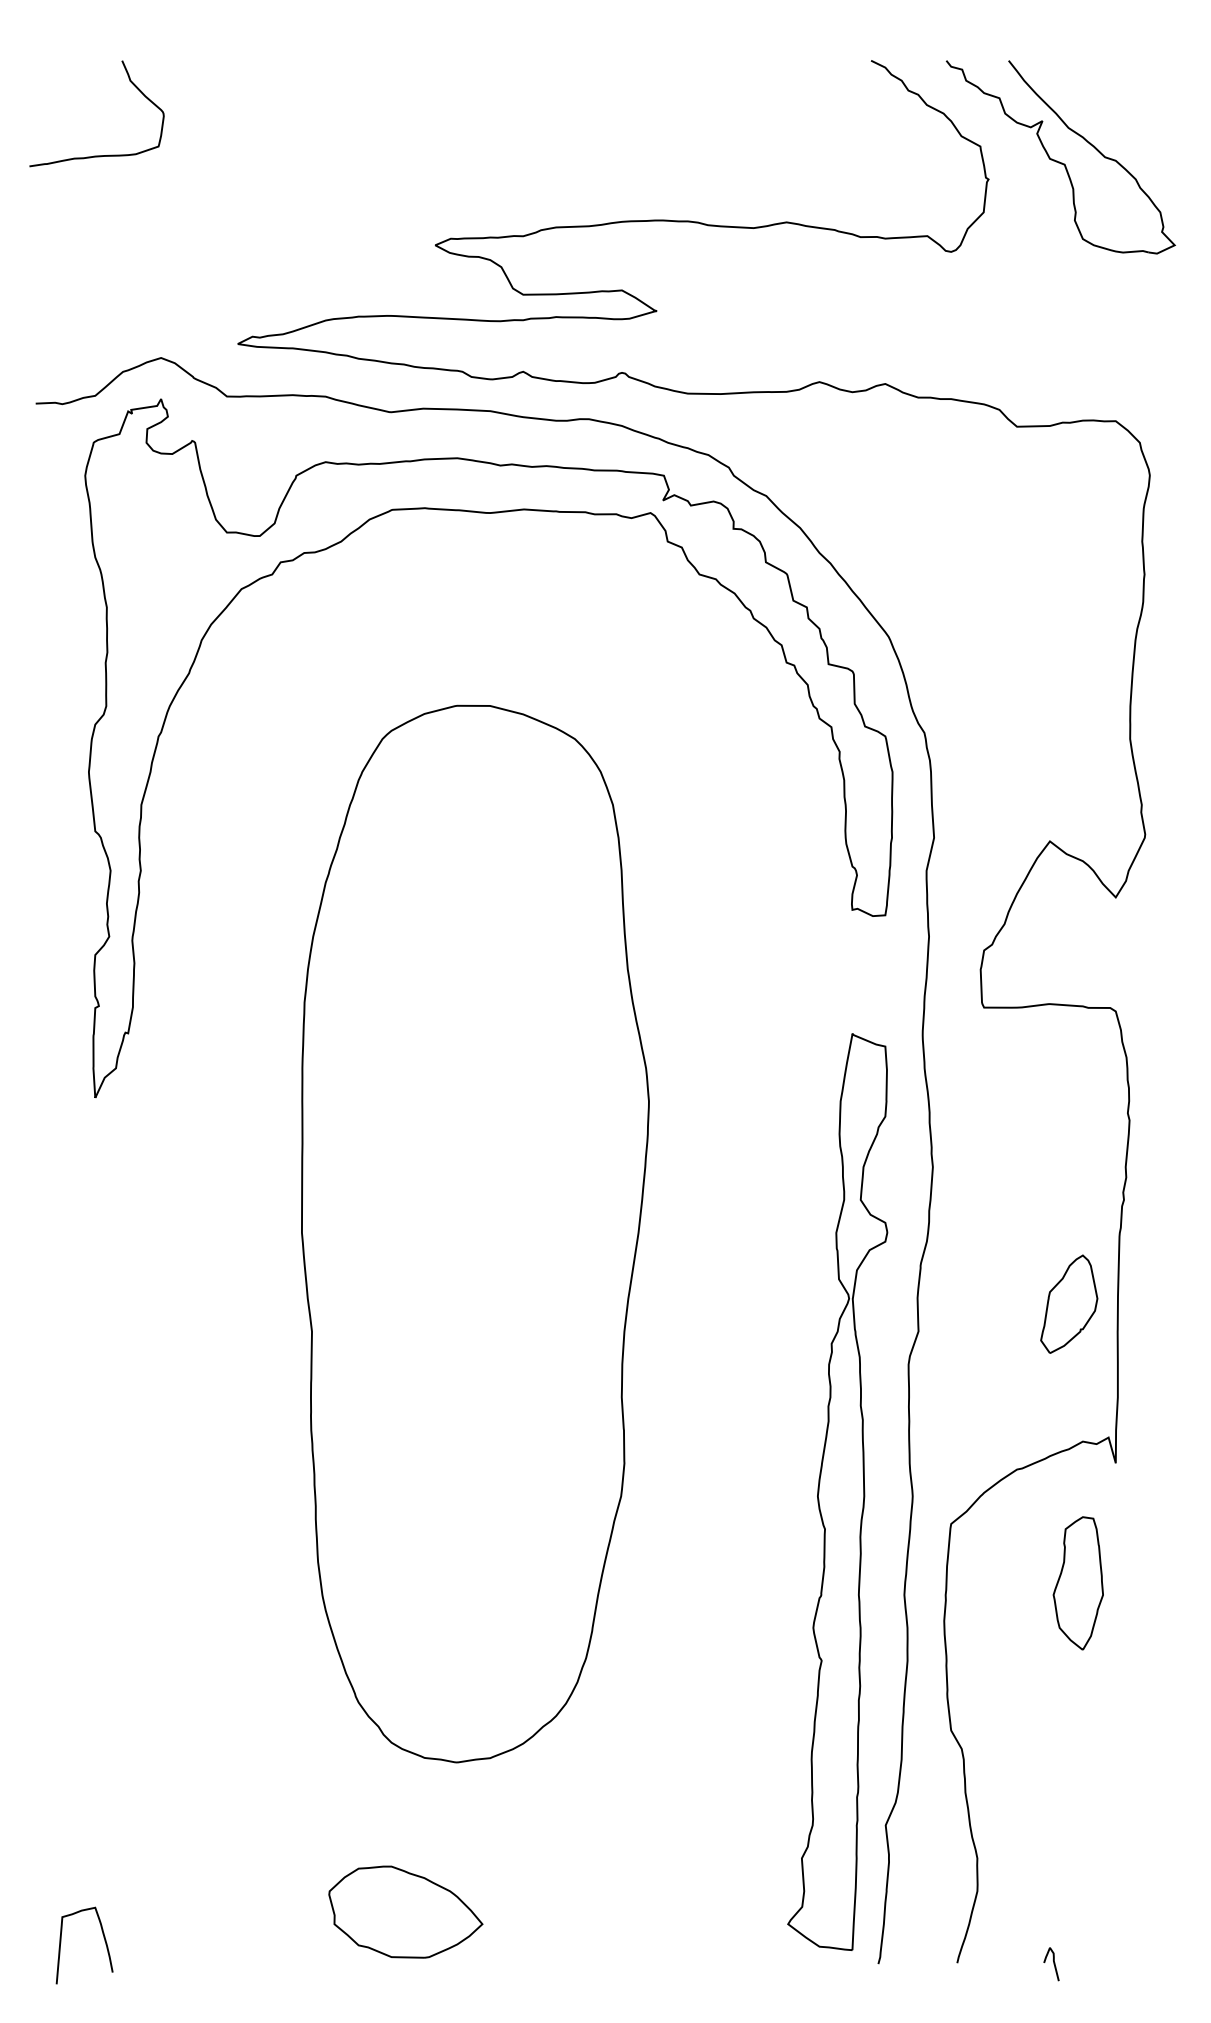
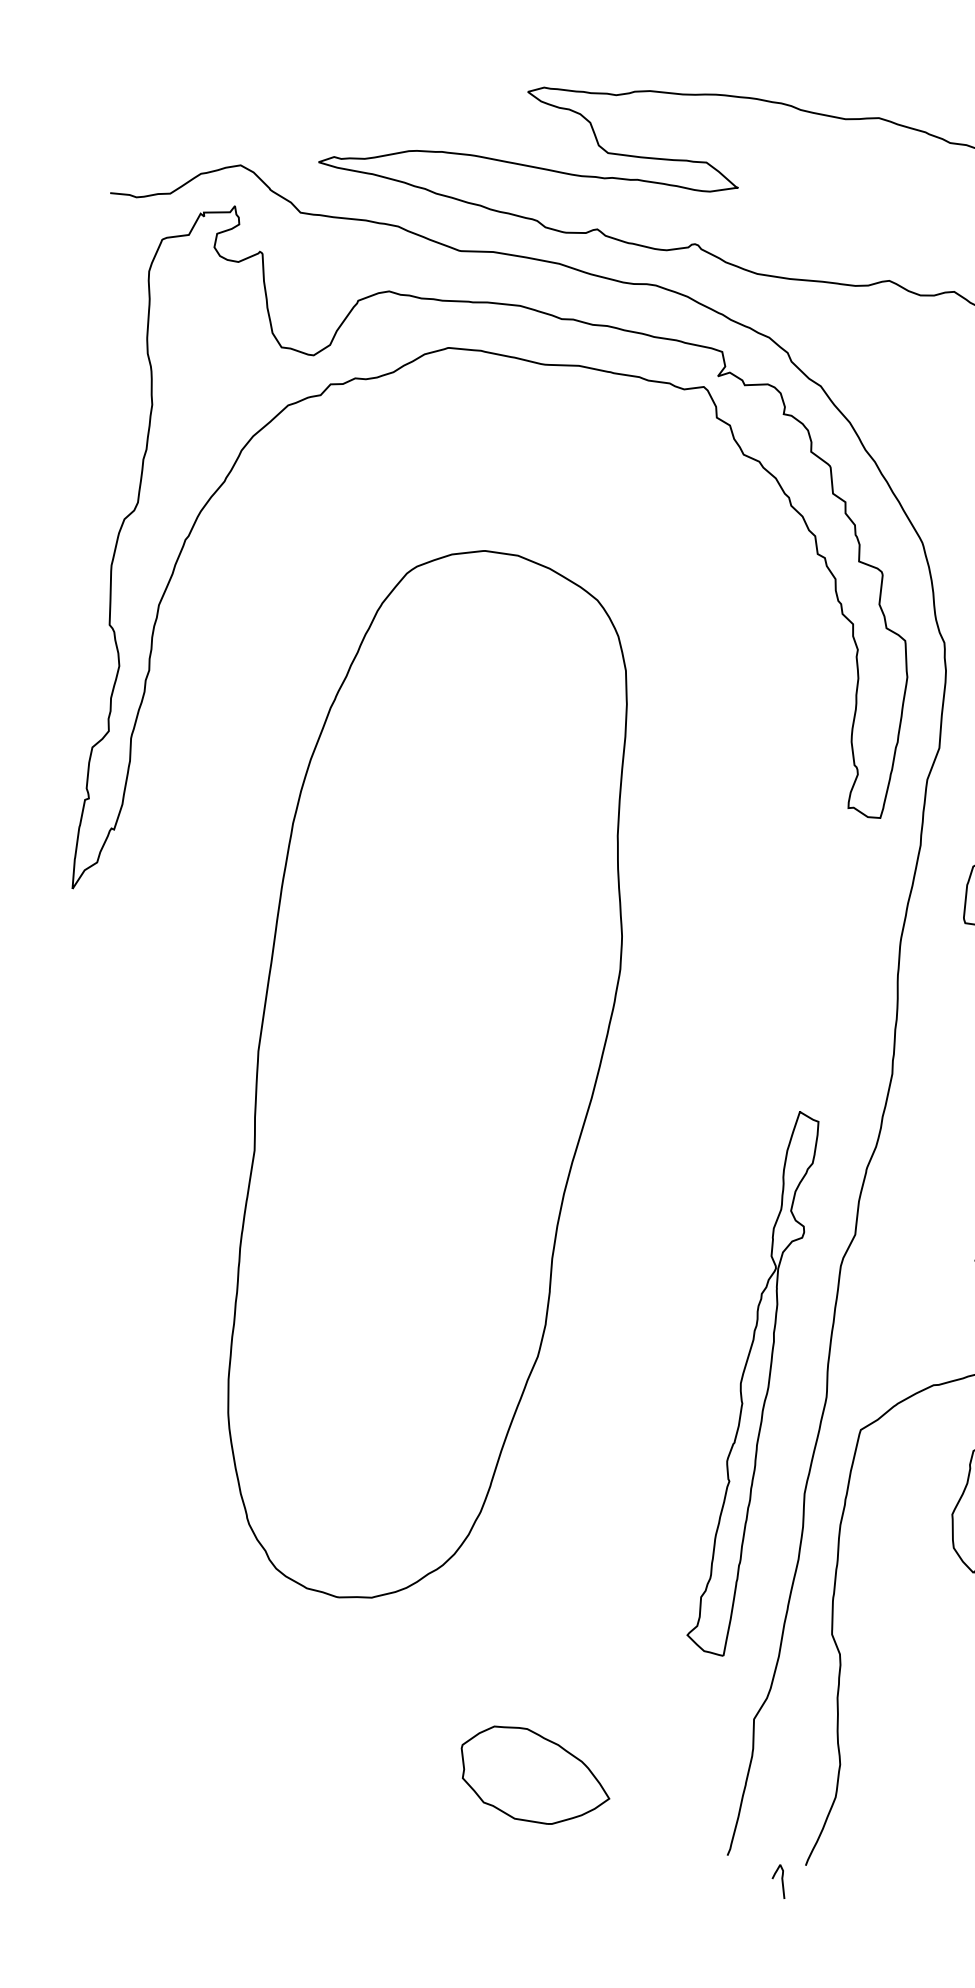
part: (837, 1491) -> (752, 1381), size x0.6
part: (405, 1911) -> (534, 1775), moved
curve: (1053, 1964) -> (781, 1881), moved

